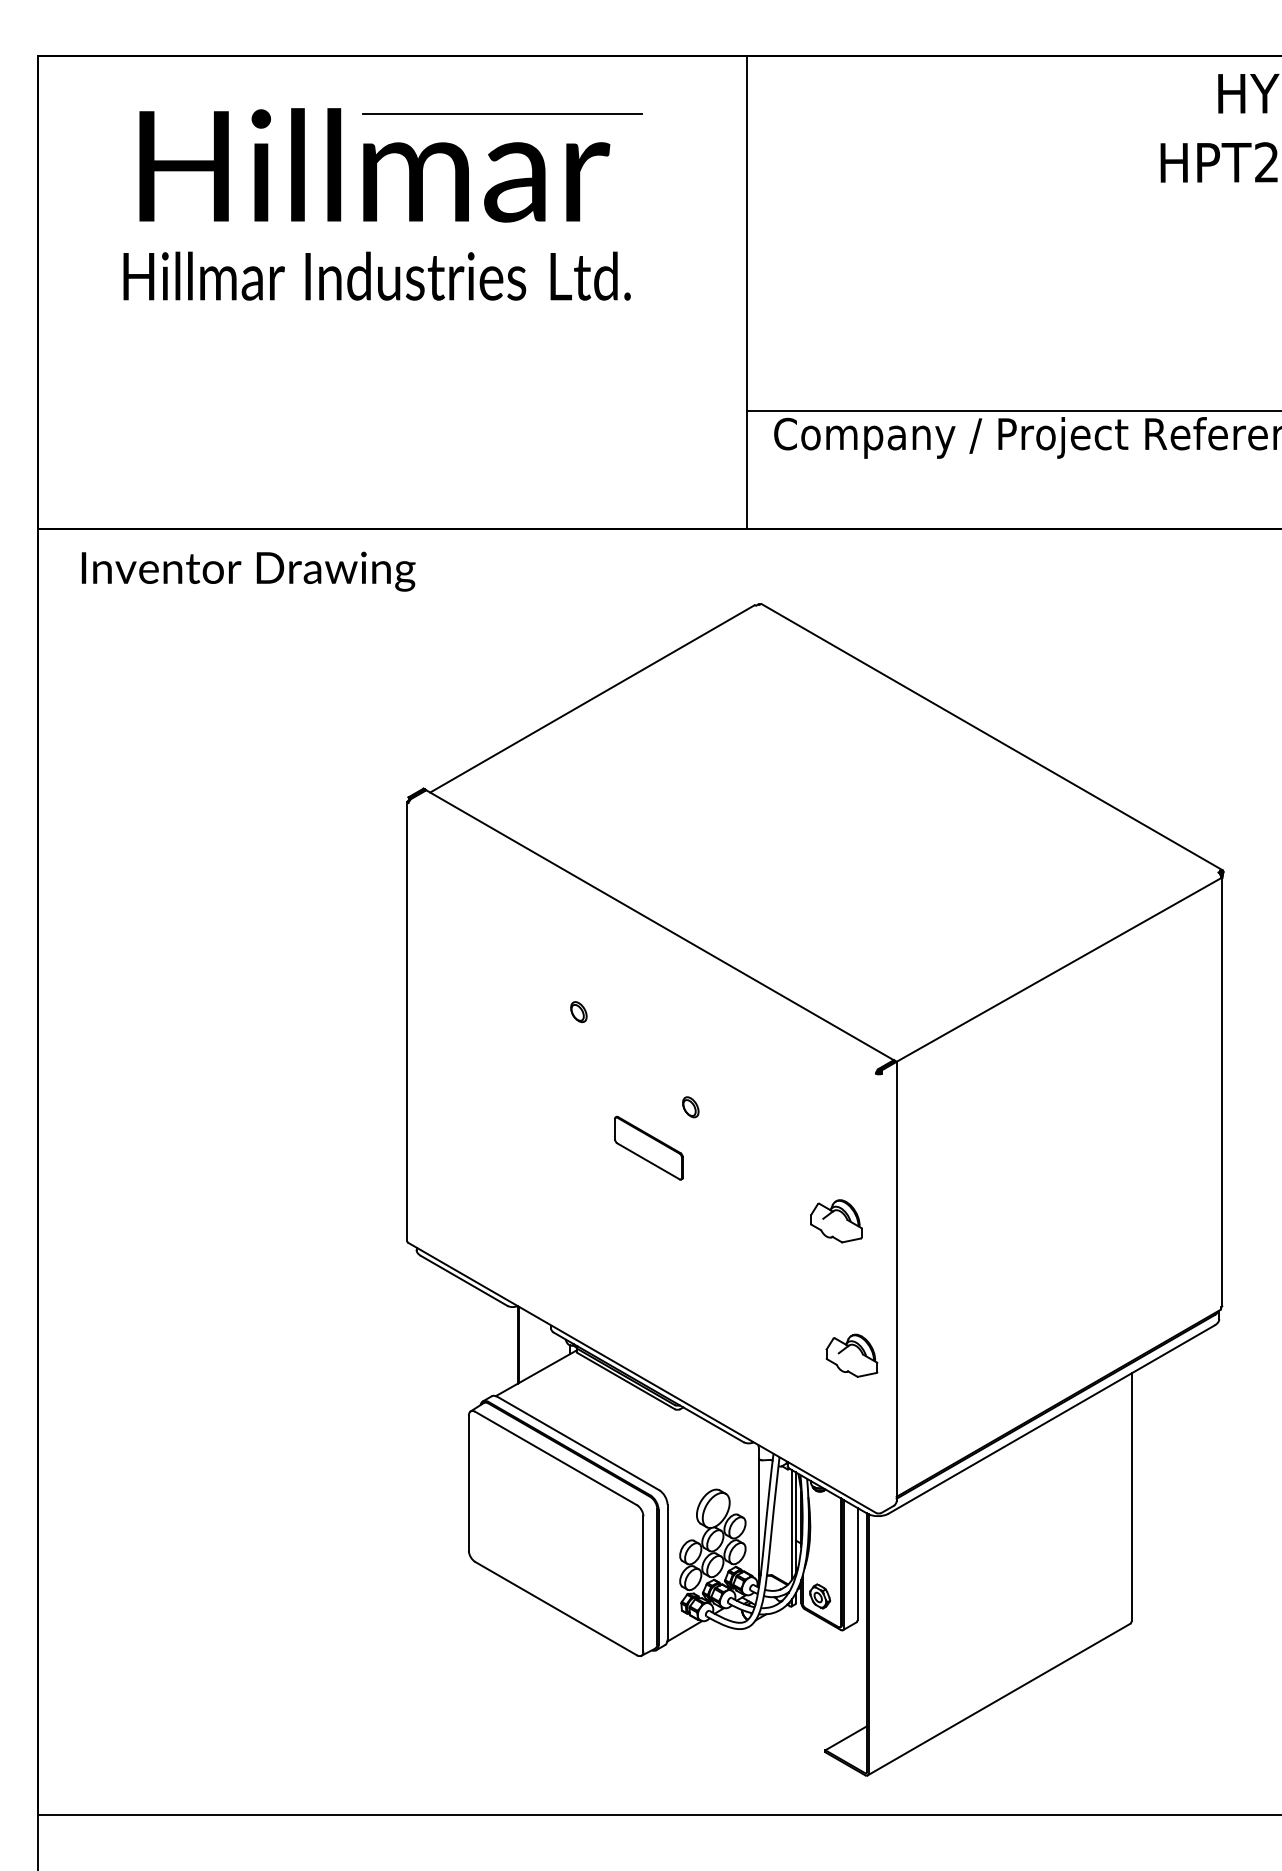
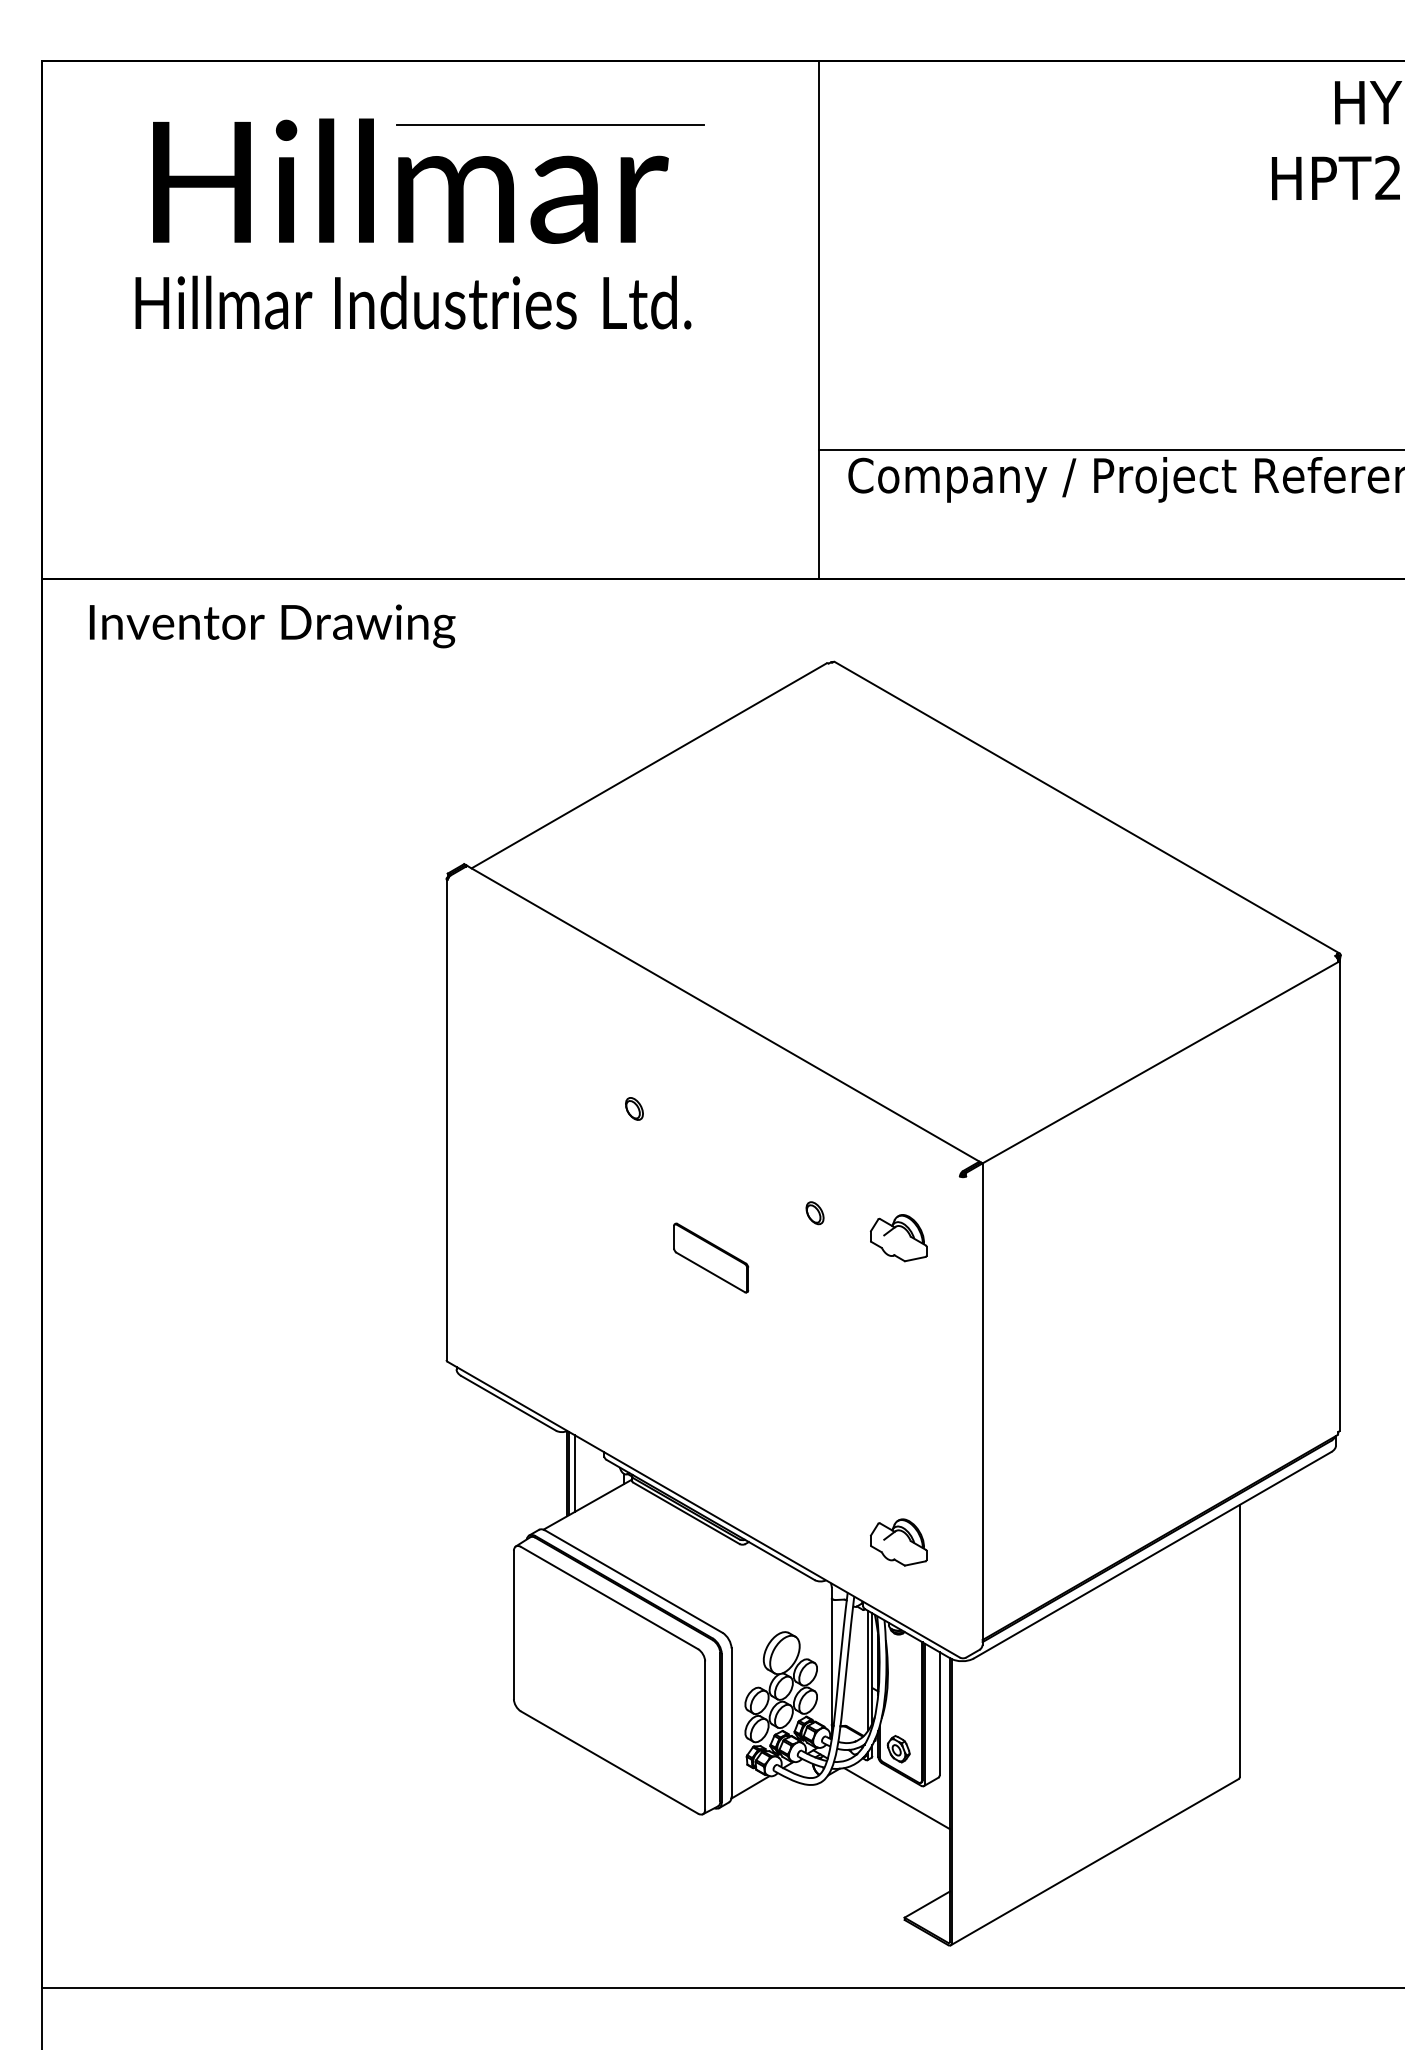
part: (690, 1107) -> (814, 1213), moved
part: (836, 1221) -> (898, 1238), moved
line: (524, 1344) -> (574, 1473), added
part: (851, 1355) -> (898, 1542), moved
line: (818, 1641) -> (896, 1798), added

